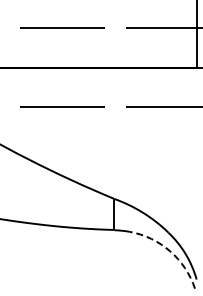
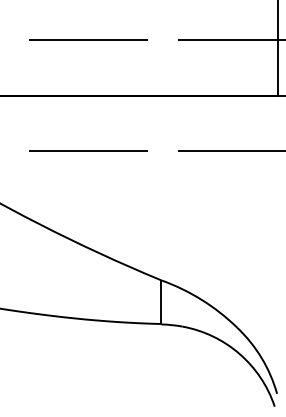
arc: (170, 251) -> (240, 354), dashed -> solid

